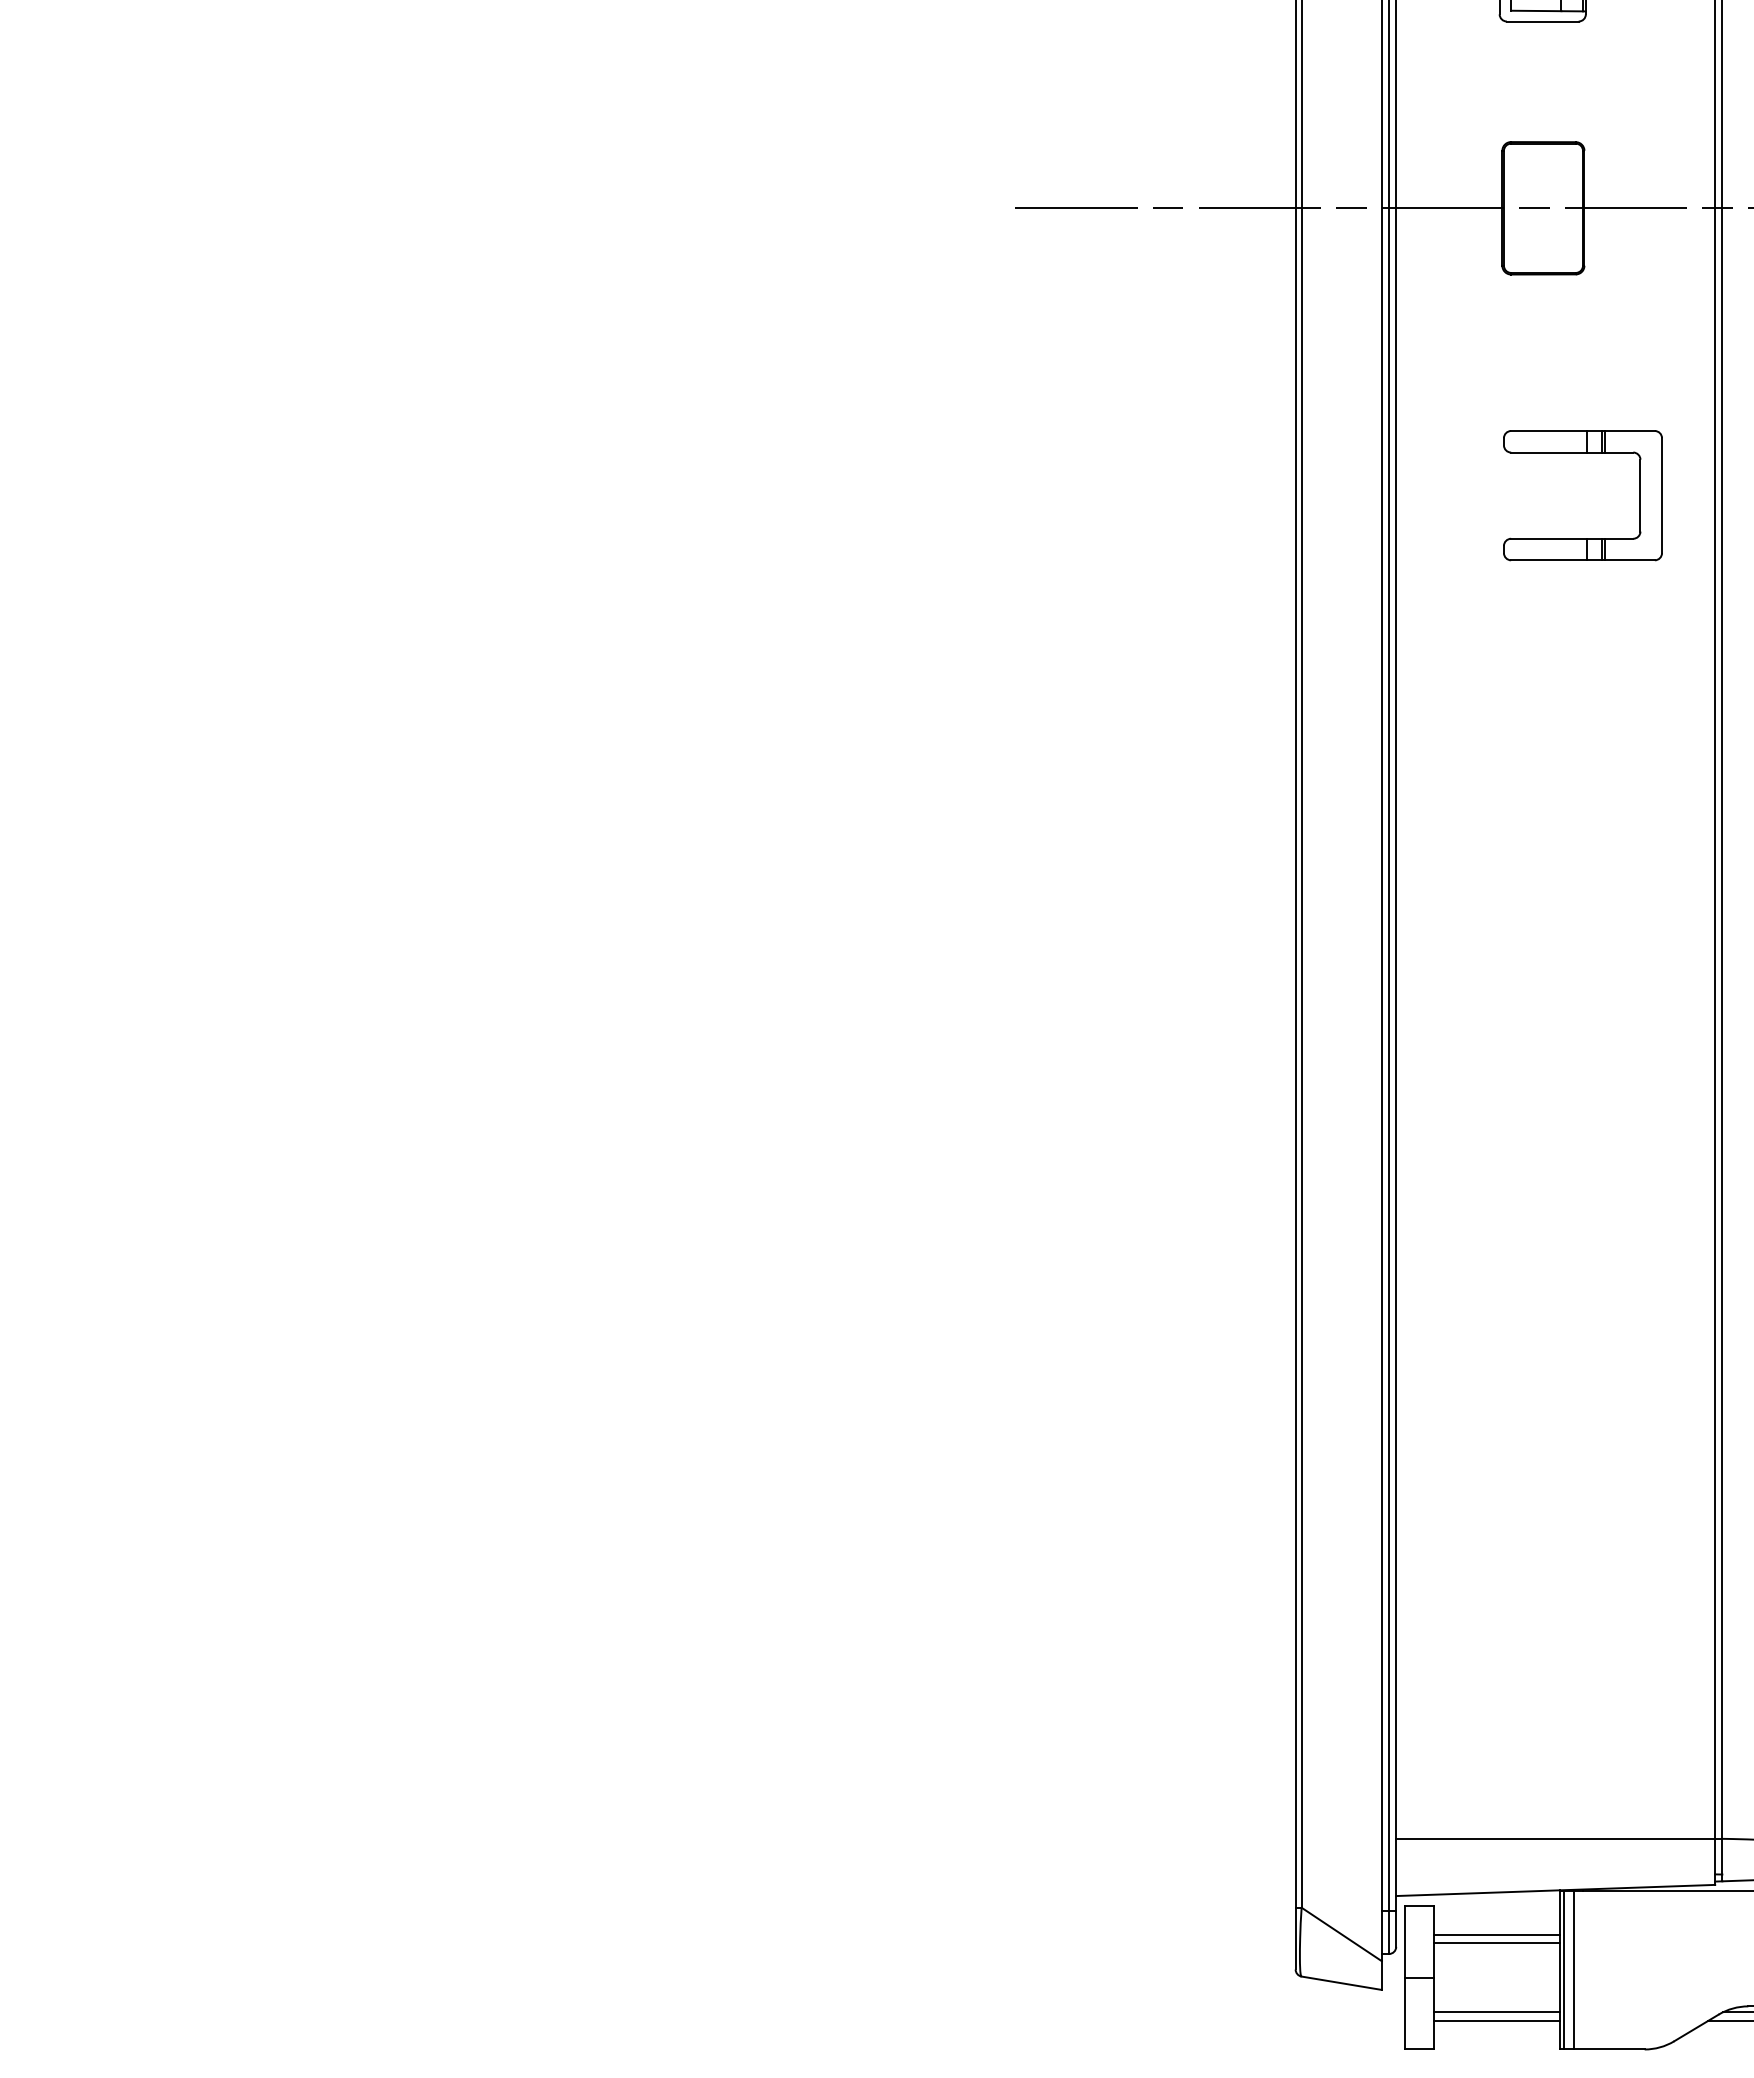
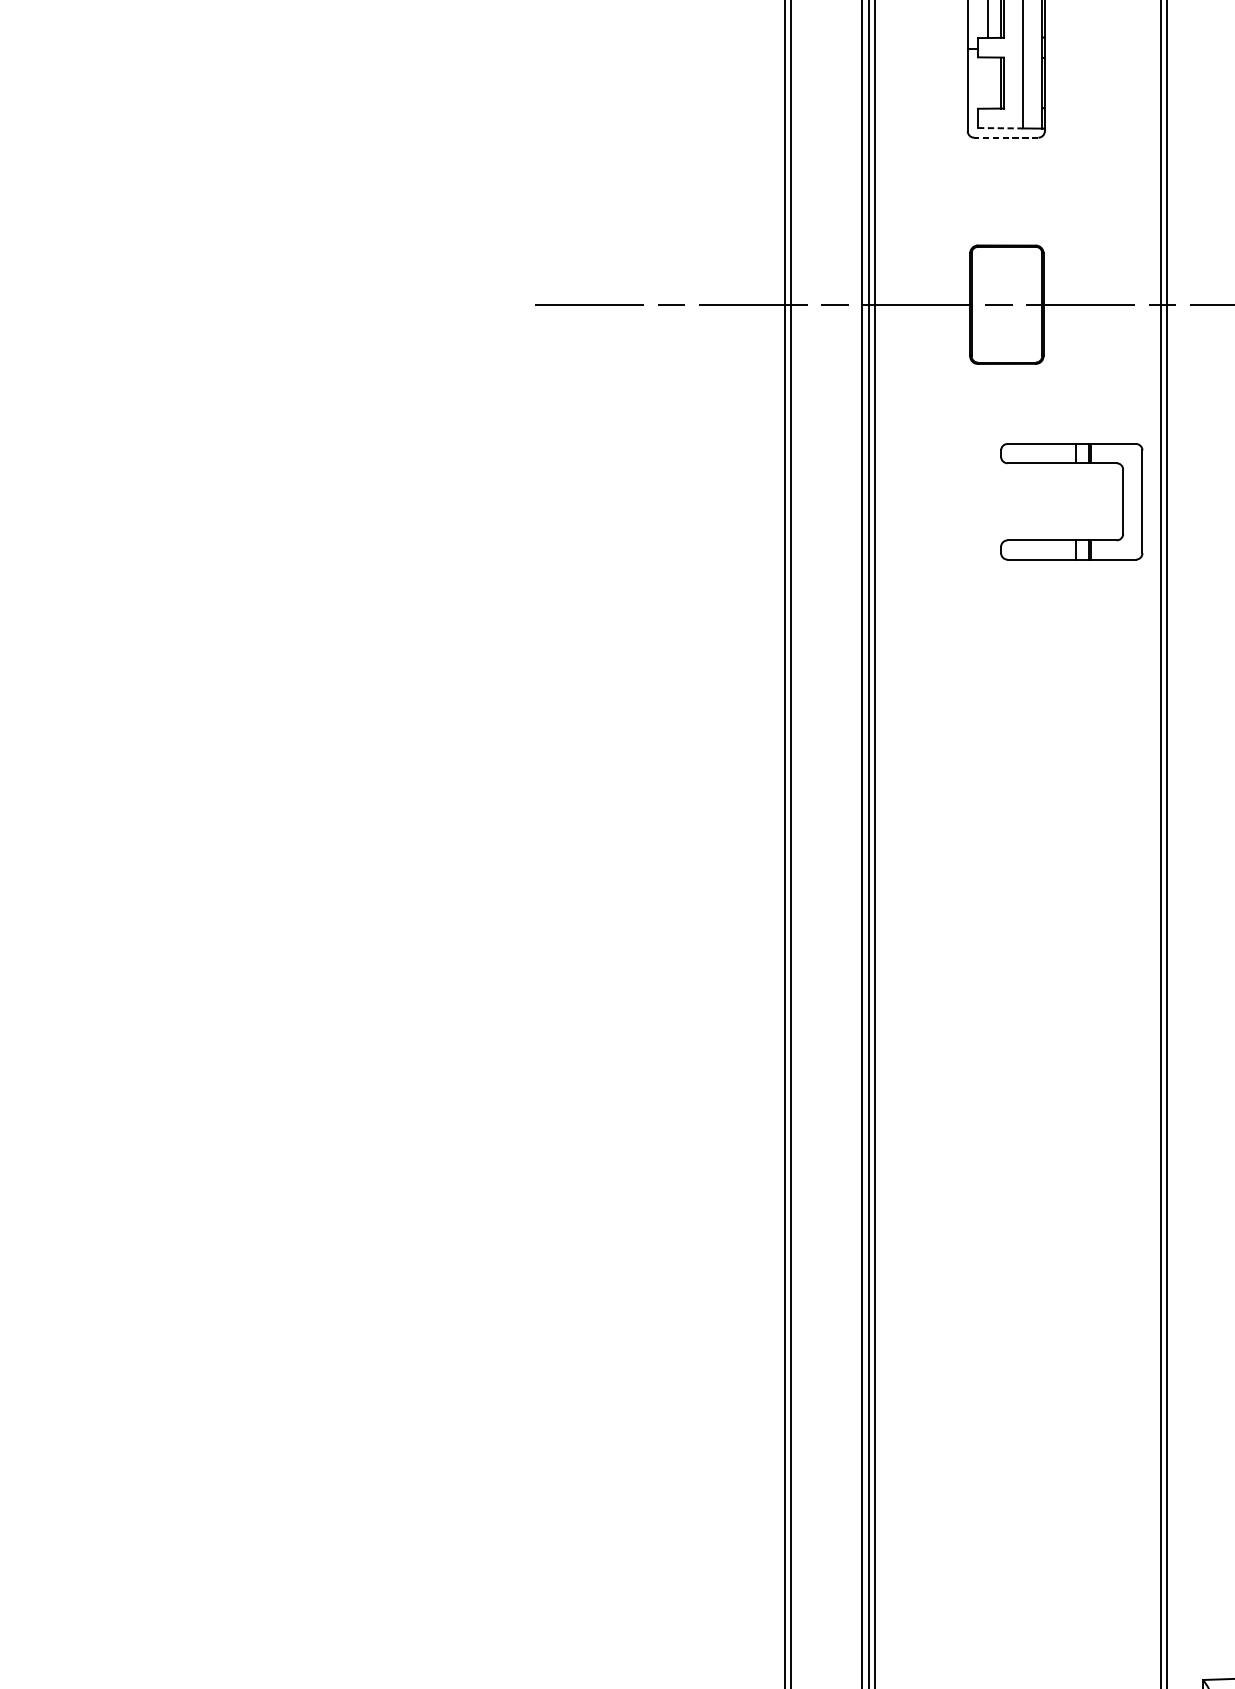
line: (1536, 10) -> (1000, 127), solid -> dashed
line: (1542, 21) -> (1006, 137), solid -> dashed
part: (1582, 453) -> (1071, 464), moved

